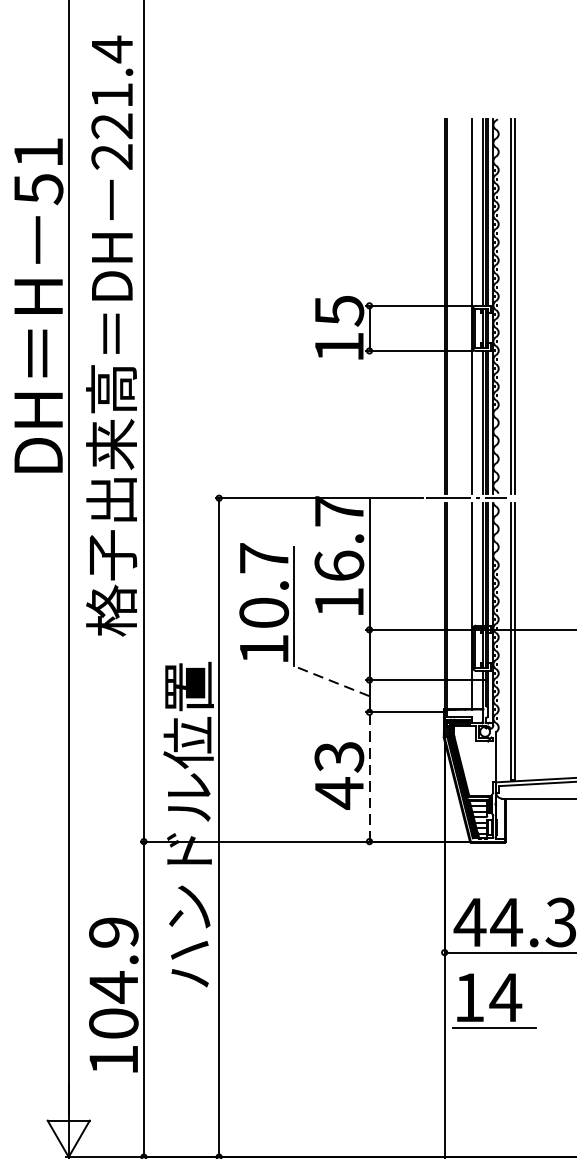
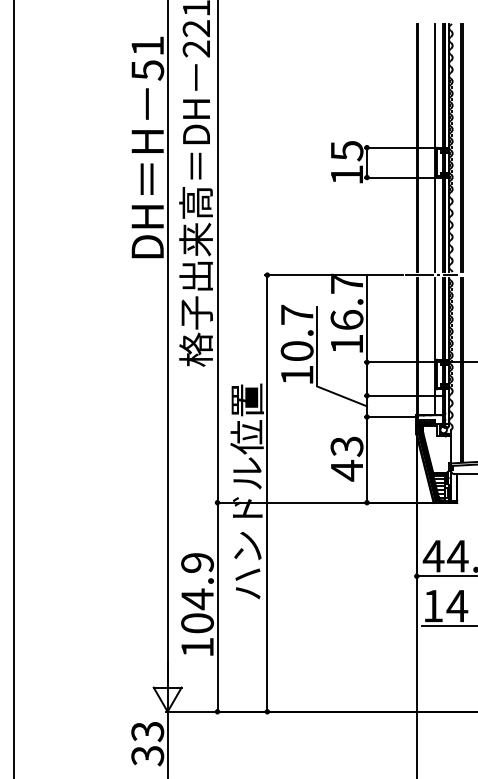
line: (332, 681) -> (342, 396), dashed -> solid
line: (370, 776) -> (367, 459), dashed -> solid

